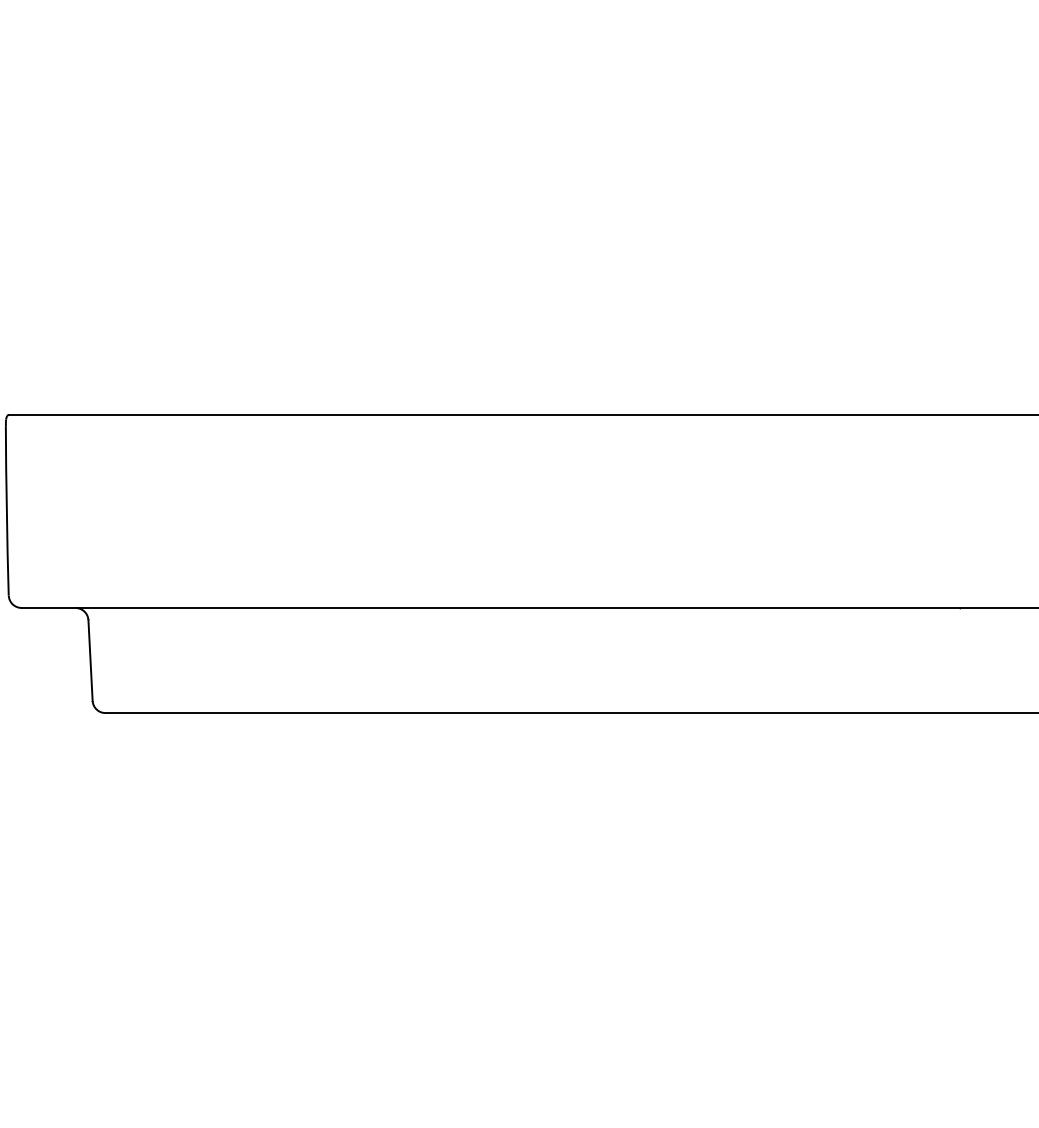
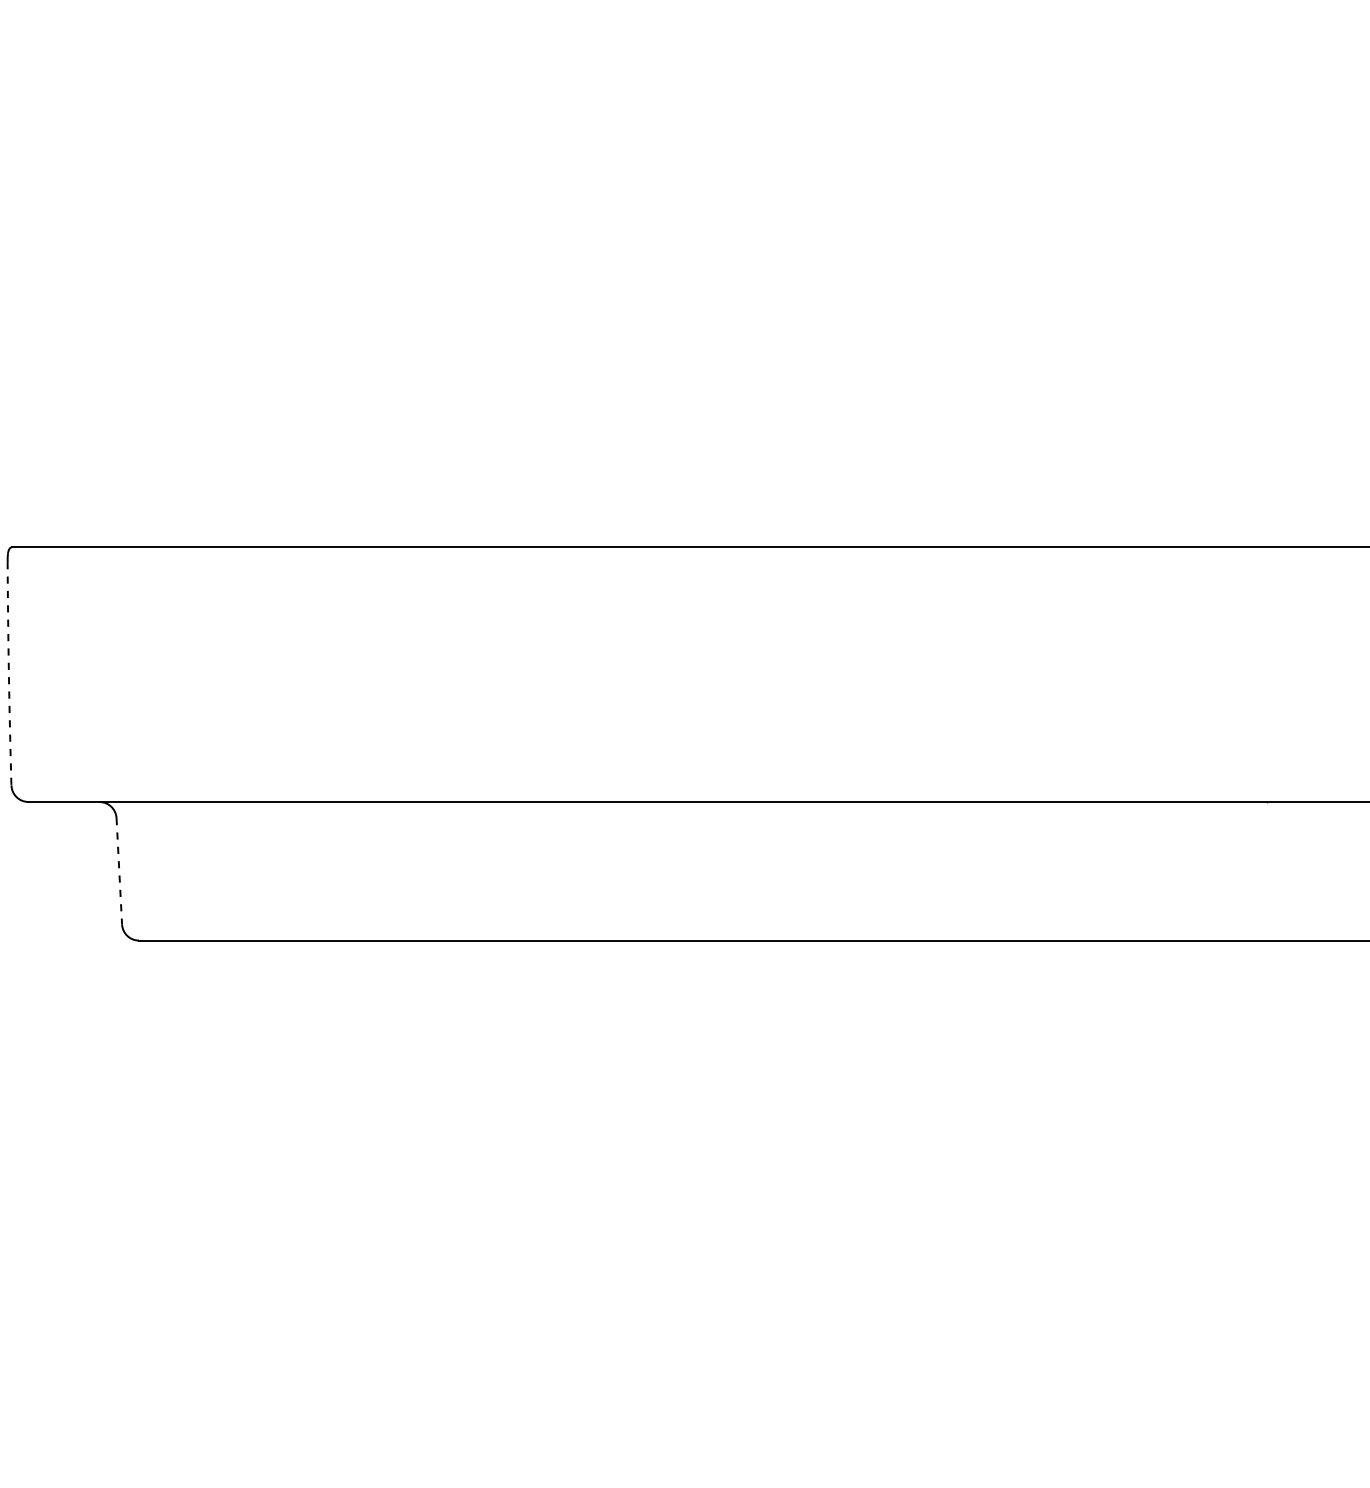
arc: (6, 510) -> (8, 673), solid -> dashed
line: (90, 660) -> (119, 871), solid -> dashed

